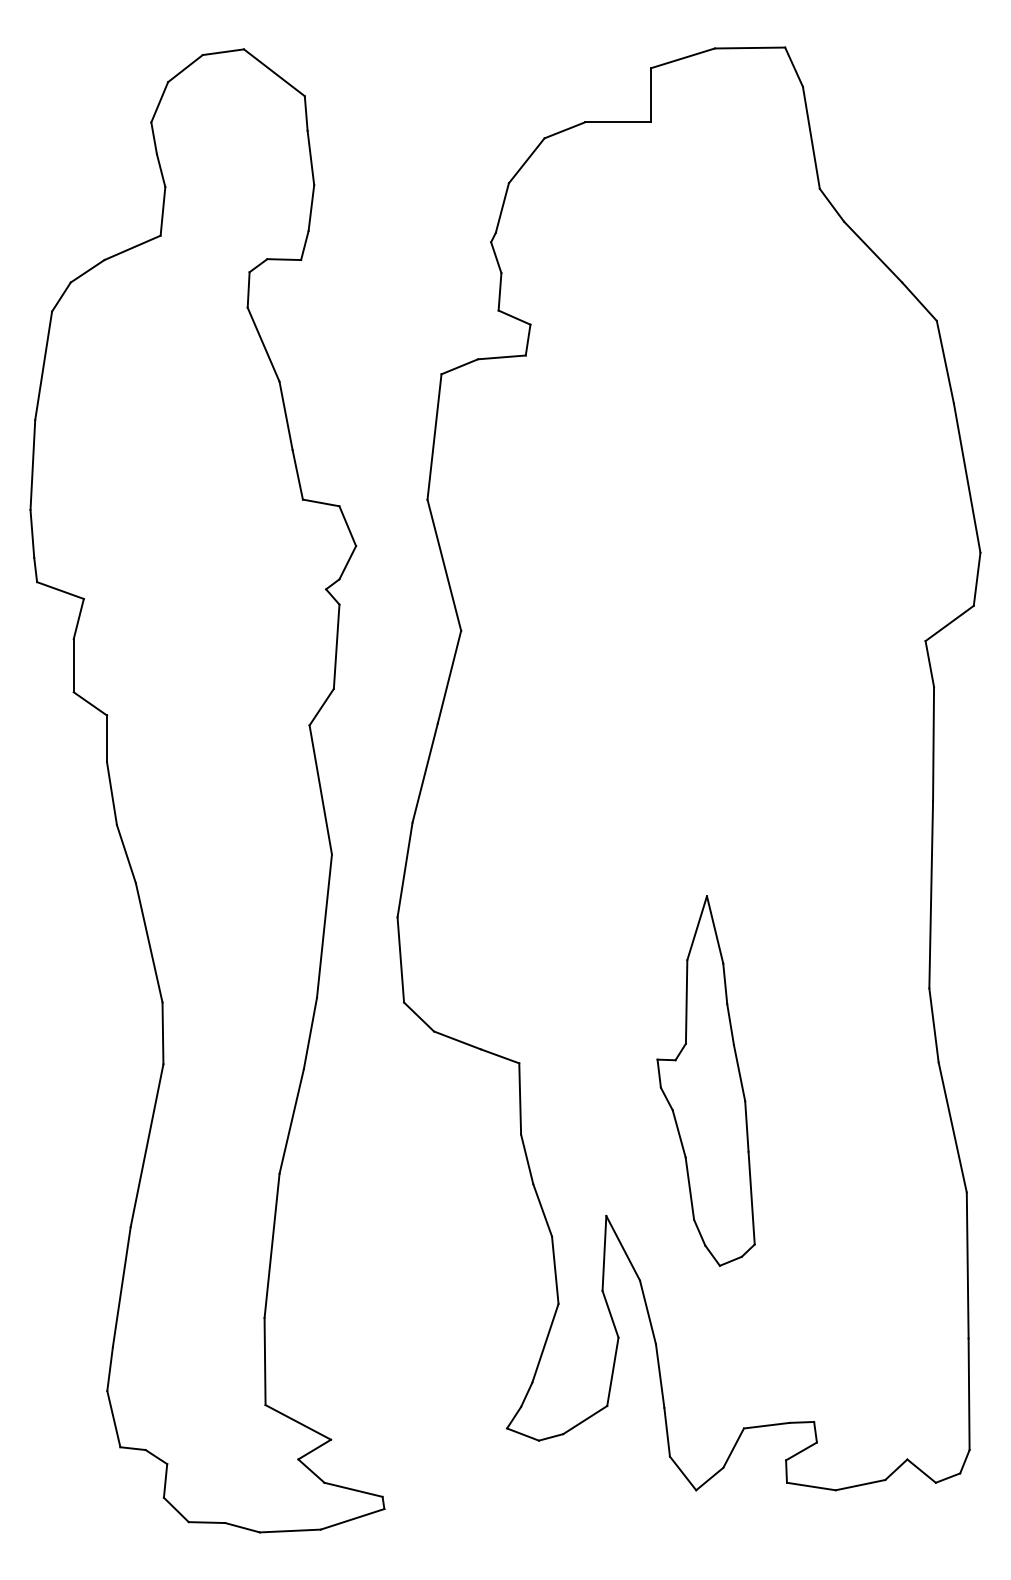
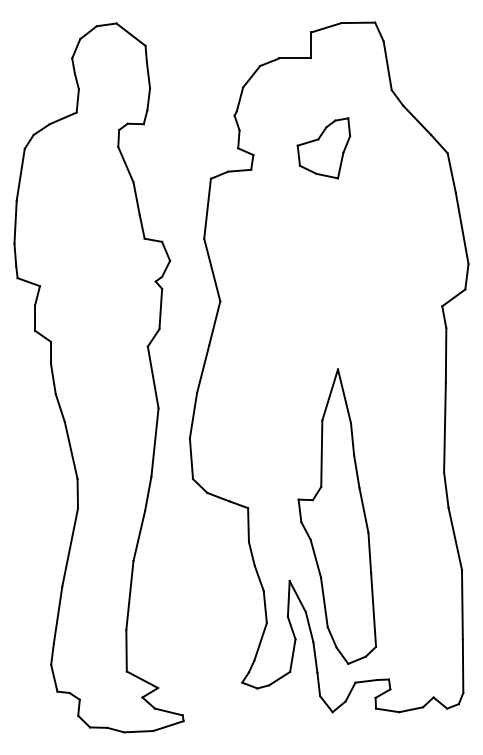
part: (677, 310) -> (323, 148), added
part: (706, 1080) -> (337, 516), size x1.67

